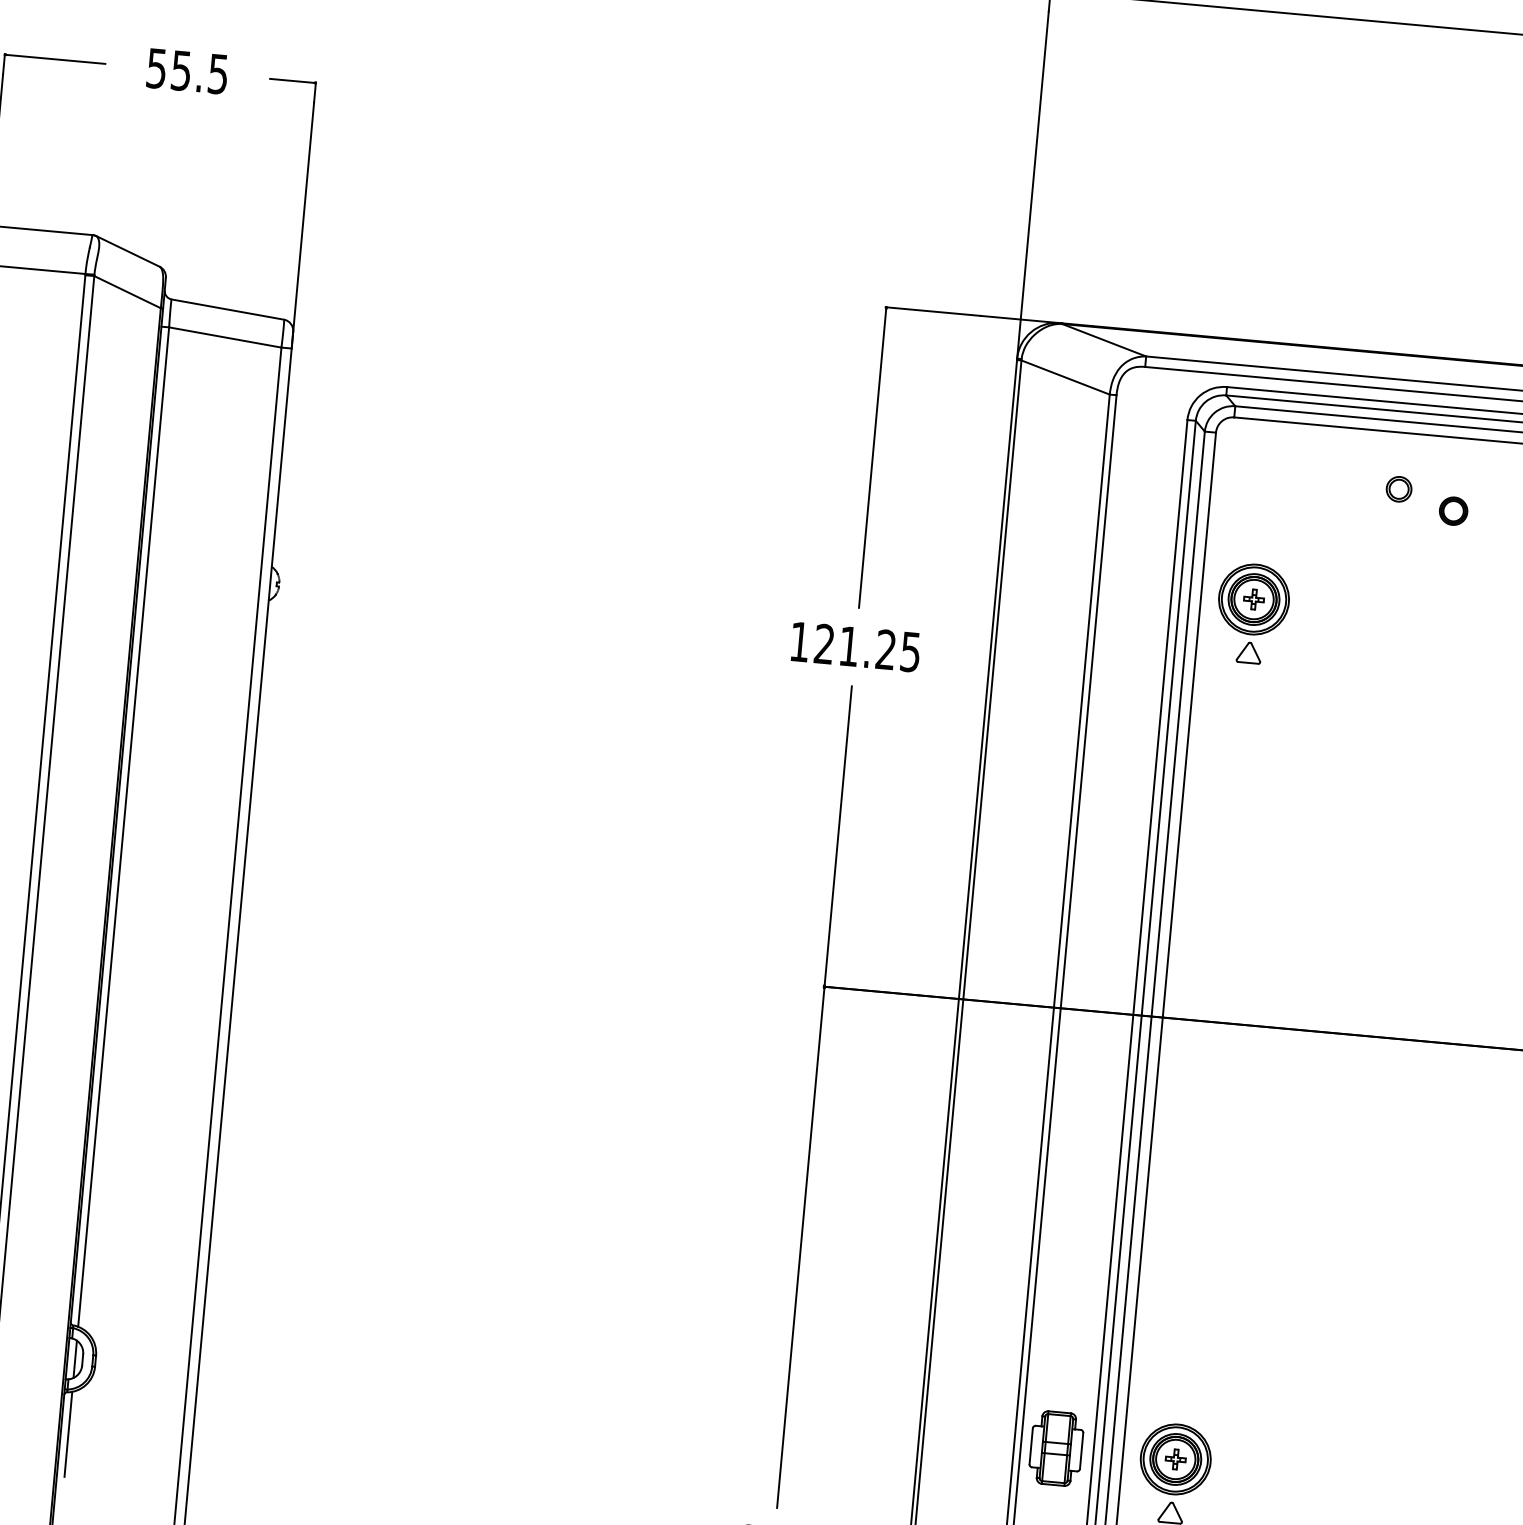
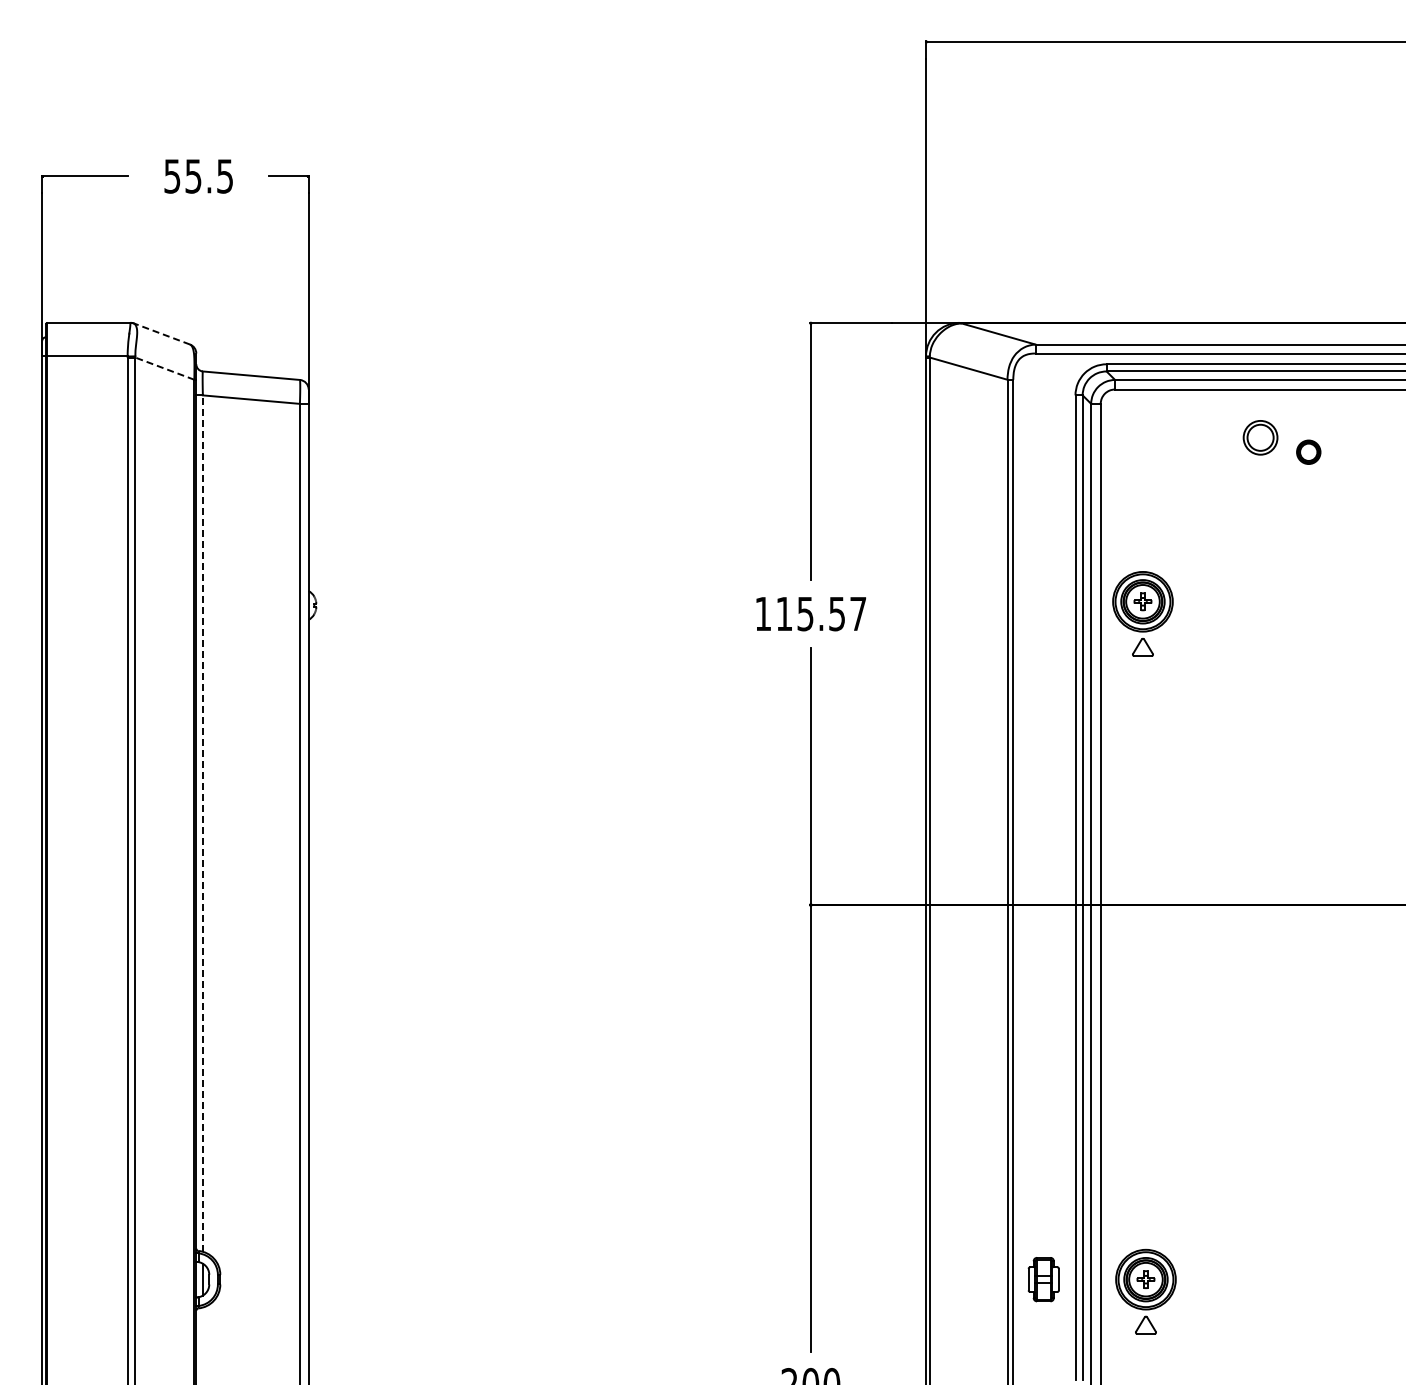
line: (128, 252) -> (162, 334), solid -> dashed
line: (127, 291) -> (164, 368), solid -> dashed
part: (1398, 488) -> (1260, 437), size x1.6
part: (1252, 613) -> (1142, 613), moved
text: (867, 647) -> (821, 613), 121.25 -> 115.57
line: (123, 826) -> (202, 823), solid -> dashed
line: (67, 1433) -> (202, 1343), removed
part: (1056, 1448) -> (1043, 1279), size x0.7

